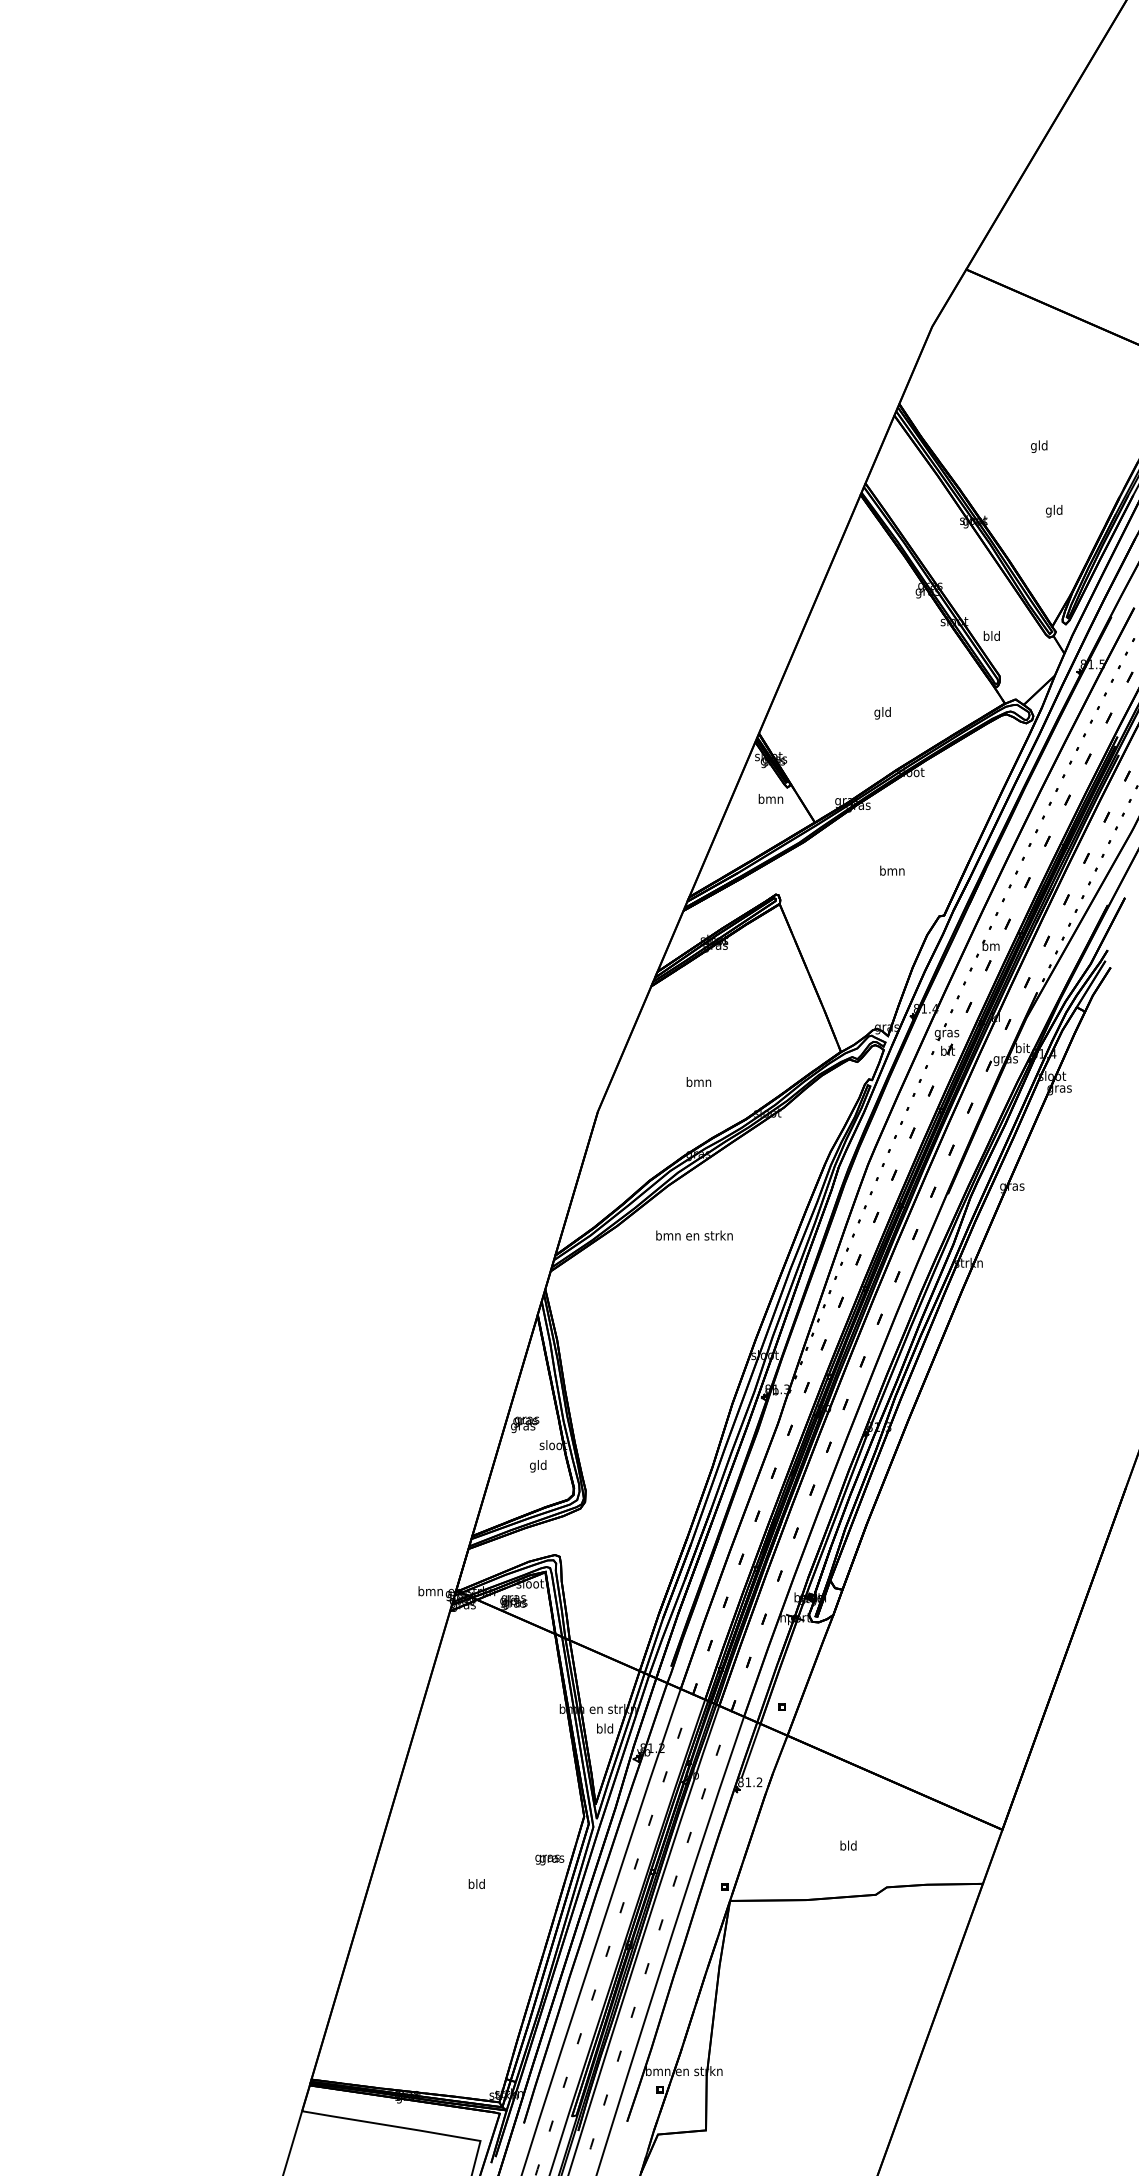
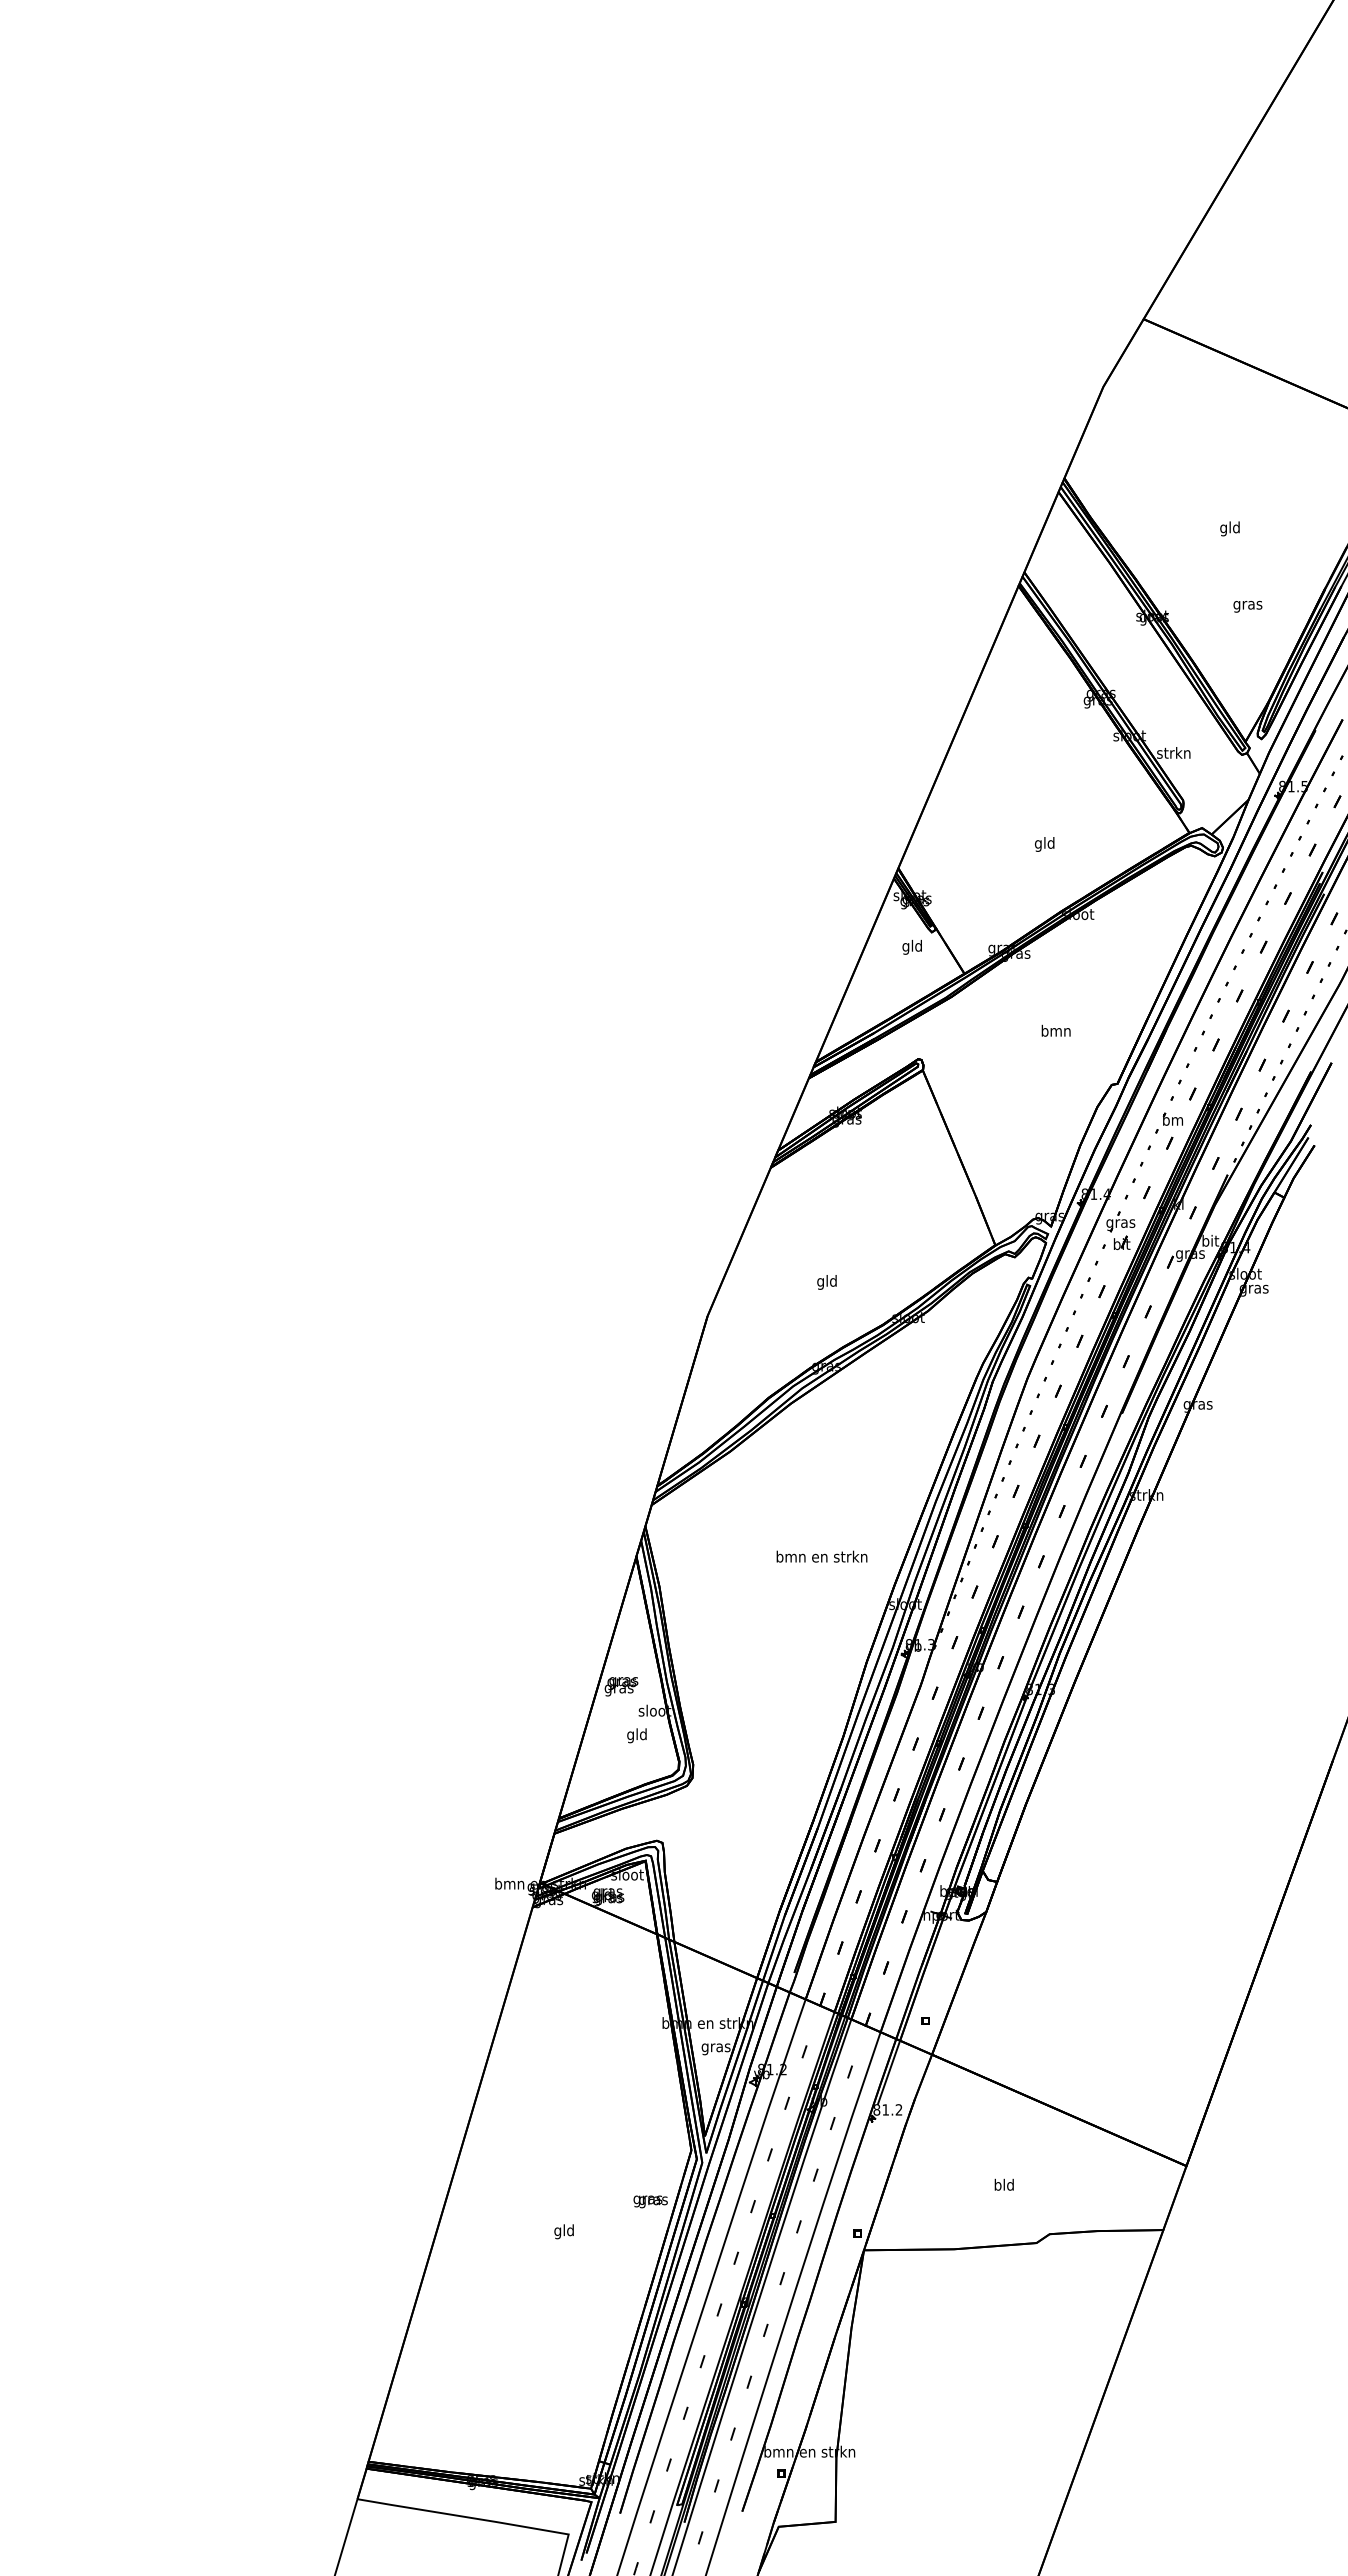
text: (1053, 510) -> (1247, 604), gld -> gras
text: (991, 635) -> (1173, 752), bld -> strkn
text: (770, 799) -> (912, 946), bmn -> gld
text: (698, 1083) -> (826, 1282), bmn -> gld
text: (694, 1235) -> (821, 1556), moved
text: (604, 1729) -> (715, 2047), bld -> gras
text: (471, 1885) -> (557, 2231), bld -> gld

